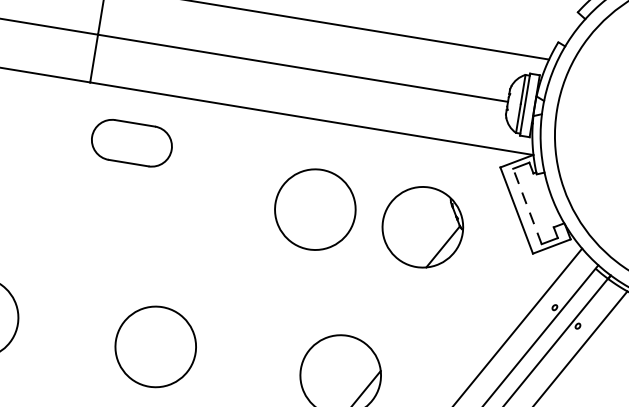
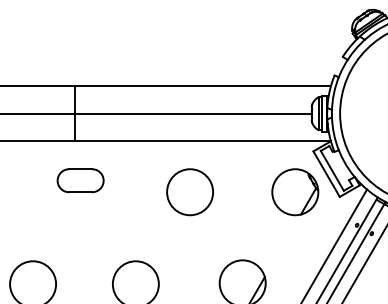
part: (131, 142) -> (80, 180), moved
line: (527, 205) -> (332, 170), dashed -> solid
circle: (314, 209) -> (189, 192), moved
part: (423, 227) -> (295, 192), moved

